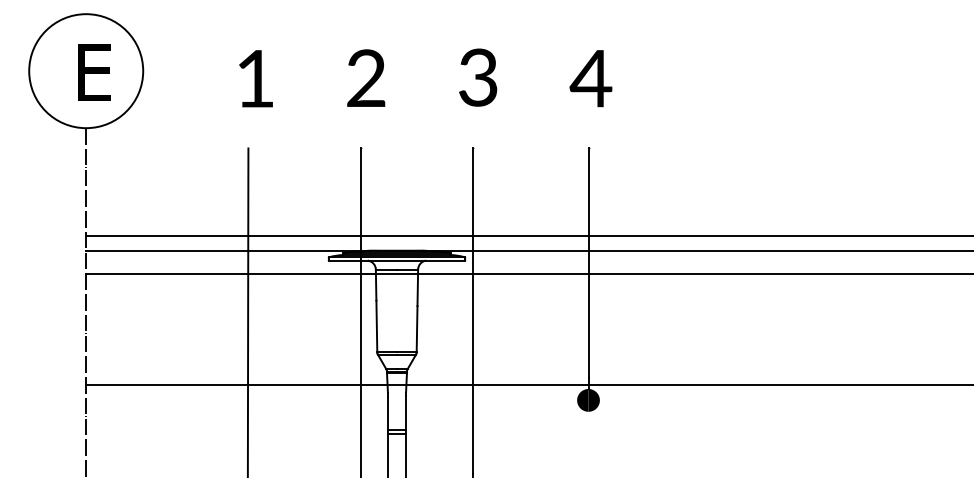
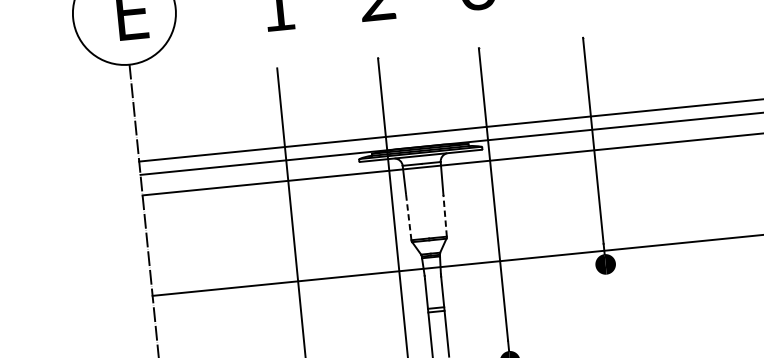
line: (376, 326) -> (408, 216), solid -> dashed
line: (417, 328) -> (445, 215), solid -> dashed

